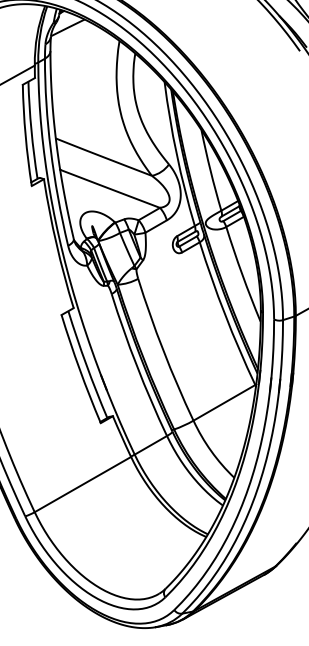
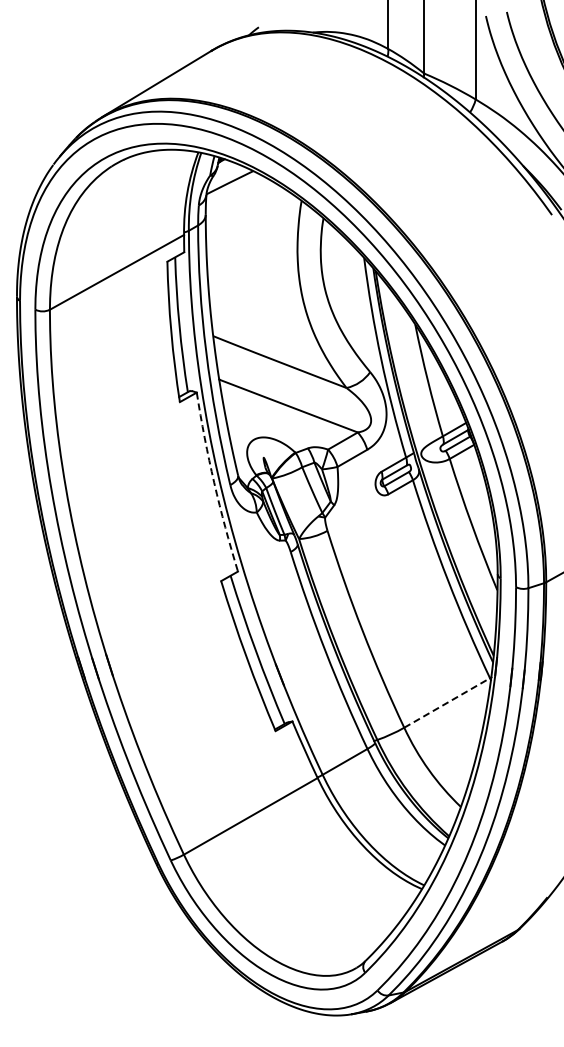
arc: (56, 243) -> (214, 482), solid -> dashed
line: (224, 402) -> (447, 702), solid -> dashed

